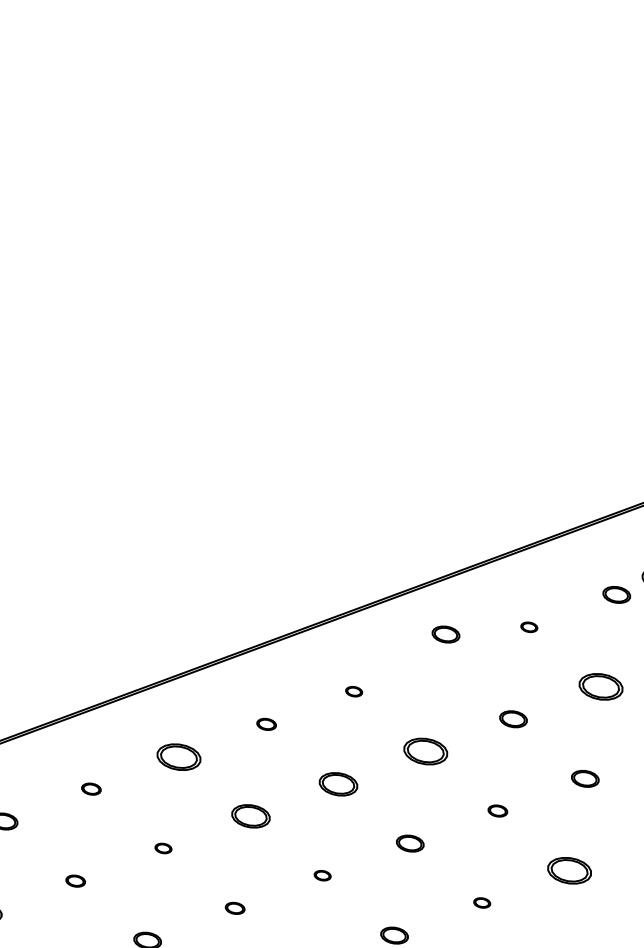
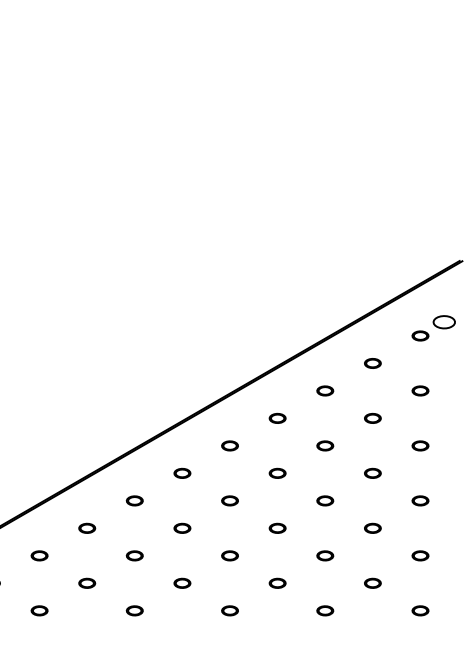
part: (528, 627) -> (372, 363), size x1.67
part: (446, 633) -> (325, 390), moved
part: (601, 686) -> (420, 390), size x0.62
part: (354, 690) -> (277, 417), size x1.67
part: (265, 723) -> (229, 445), size x1.43
part: (426, 750) -> (325, 445), size x0.62
part: (179, 755) -> (182, 472), size x0.62
part: (338, 782) -> (277, 472), size x0.71
part: (91, 788) -> (134, 500), size x1.43
part: (497, 809) -> (372, 472), size x1.43
part: (250, 815) -> (229, 500), size x0.71
part: (163, 847) -> (182, 527), size x1.67
part: (569, 870) -> (420, 500), size x0.62
part: (322, 874) -> (277, 527), size x1.67
part: (75, 880) -> (134, 555), size x1.43
part: (481, 901) -> (372, 527), size x1.67
part: (234, 907) -> (229, 555), size x1.43

